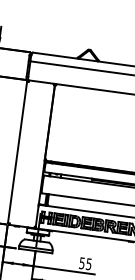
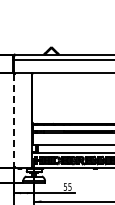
line: (17, 152) -> (13, 120), solid -> dashed

